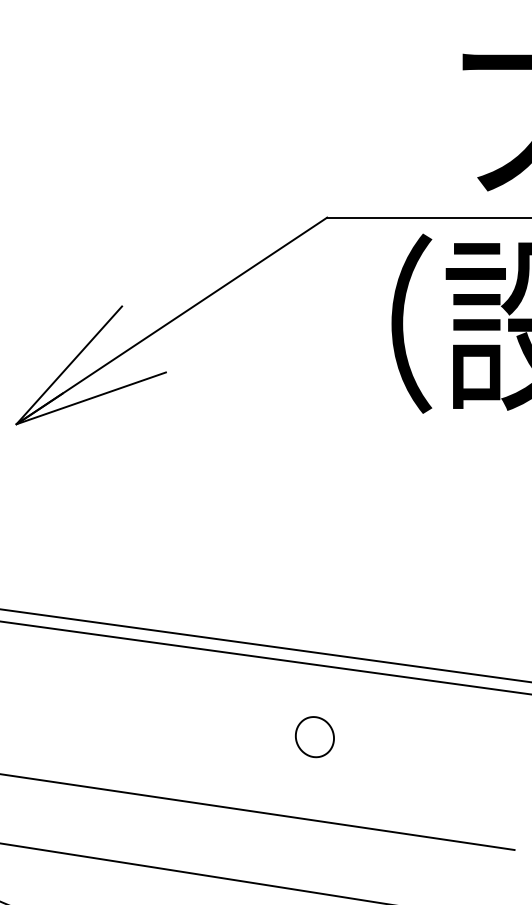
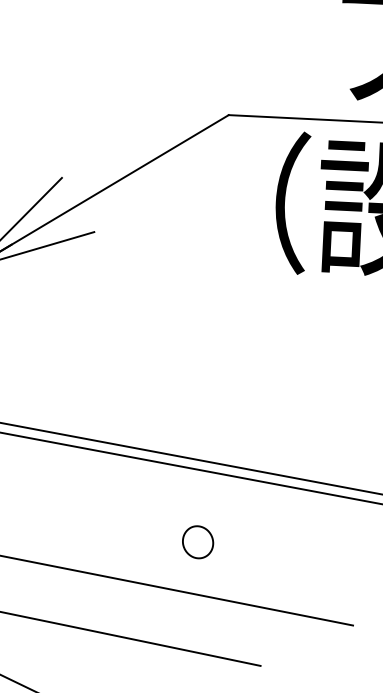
part: (314, 737) -> (197, 542), moved

